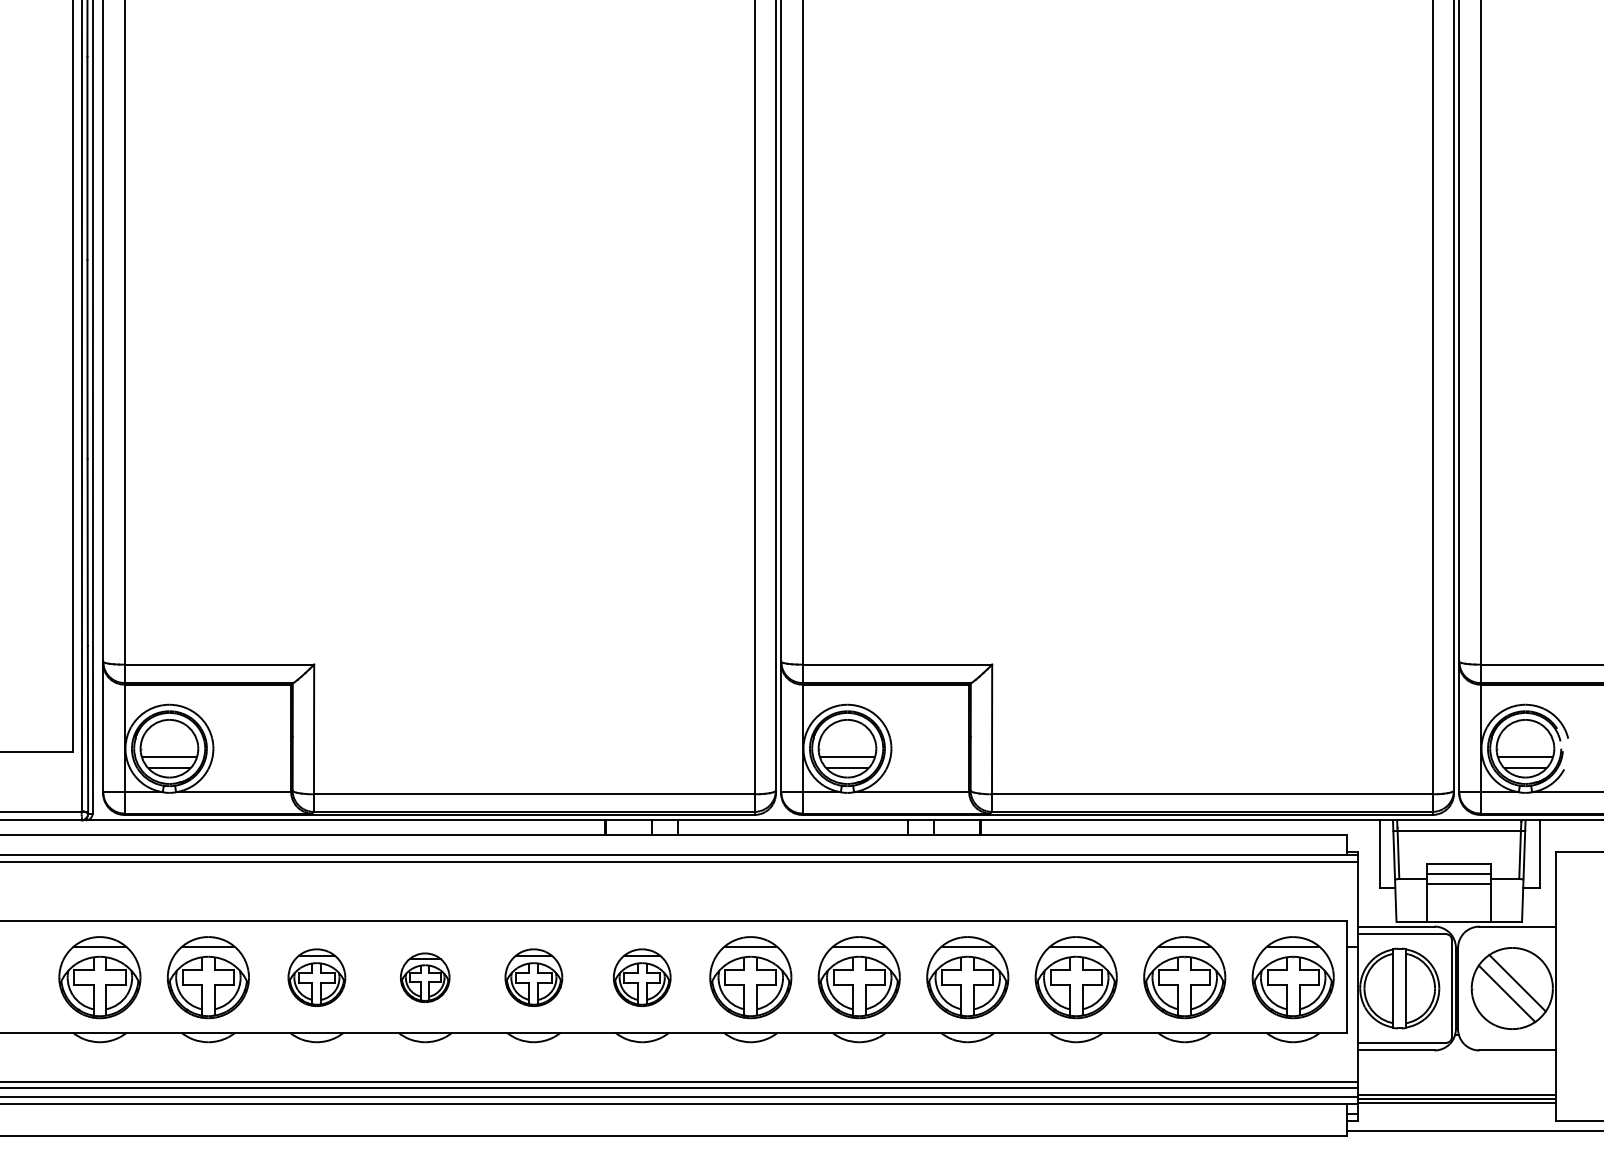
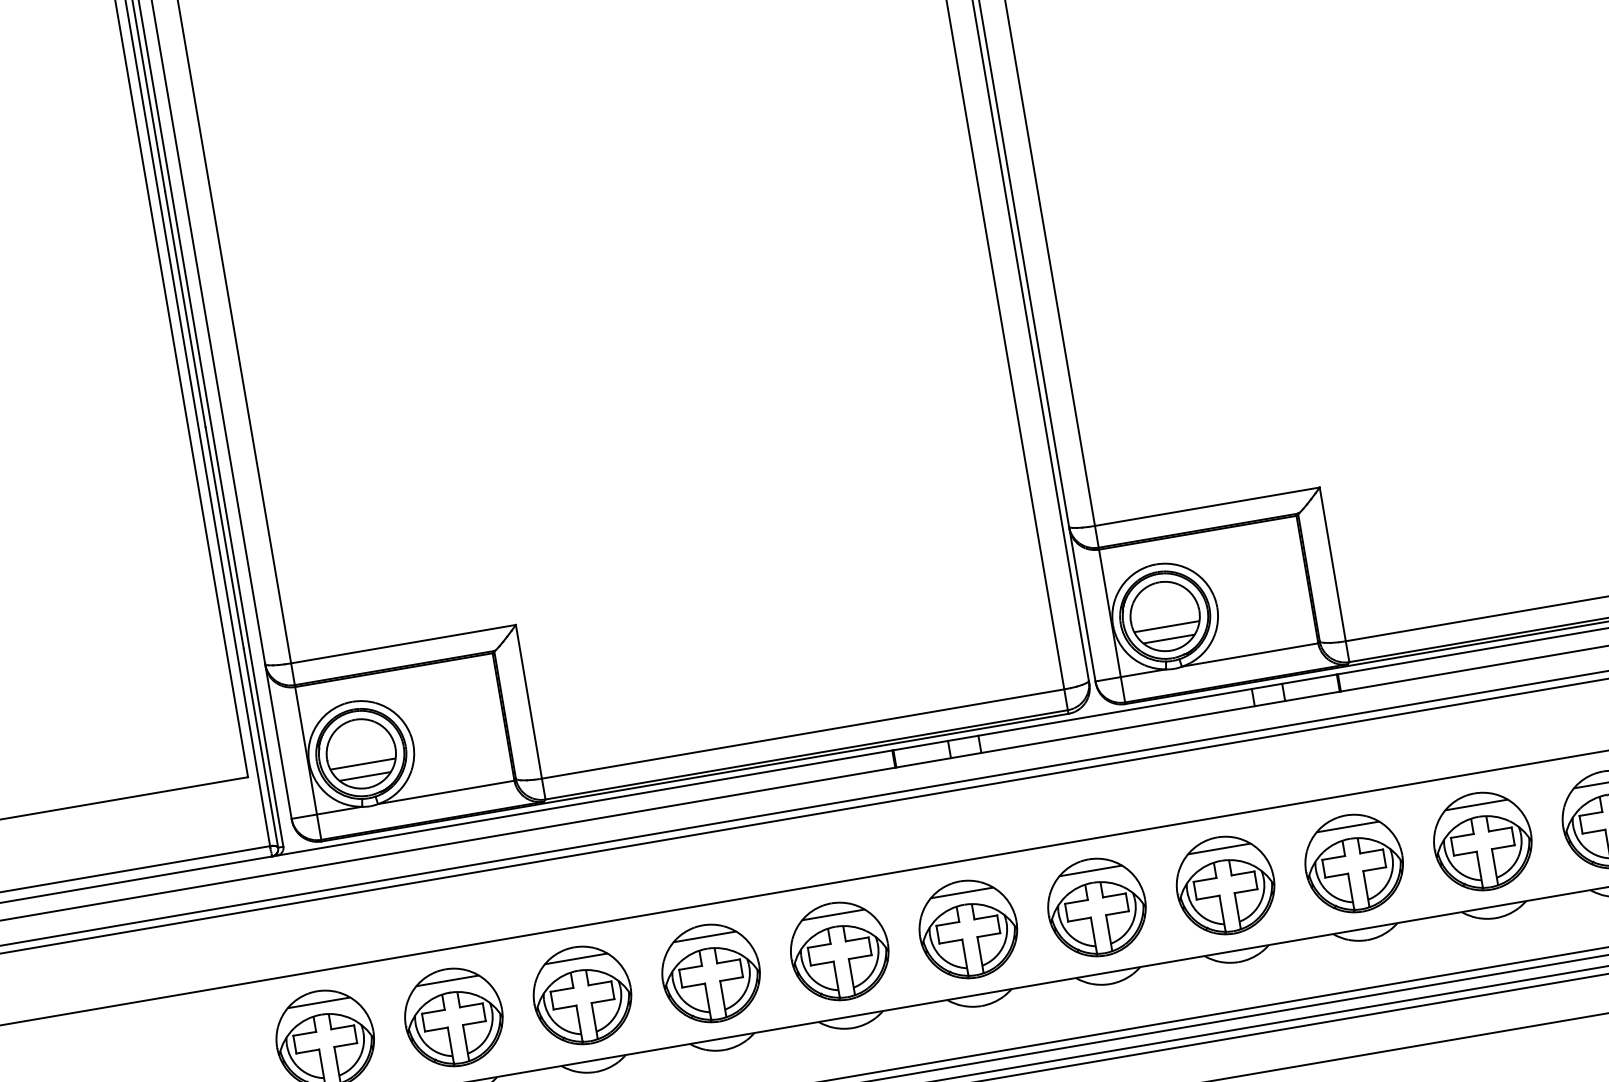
part: (316, 977) -> (582, 995), size x1.43
part: (424, 977) -> (710, 973), size x1.67
part: (533, 977) -> (839, 951), size x1.43
part: (641, 977) -> (967, 929), size x1.43

